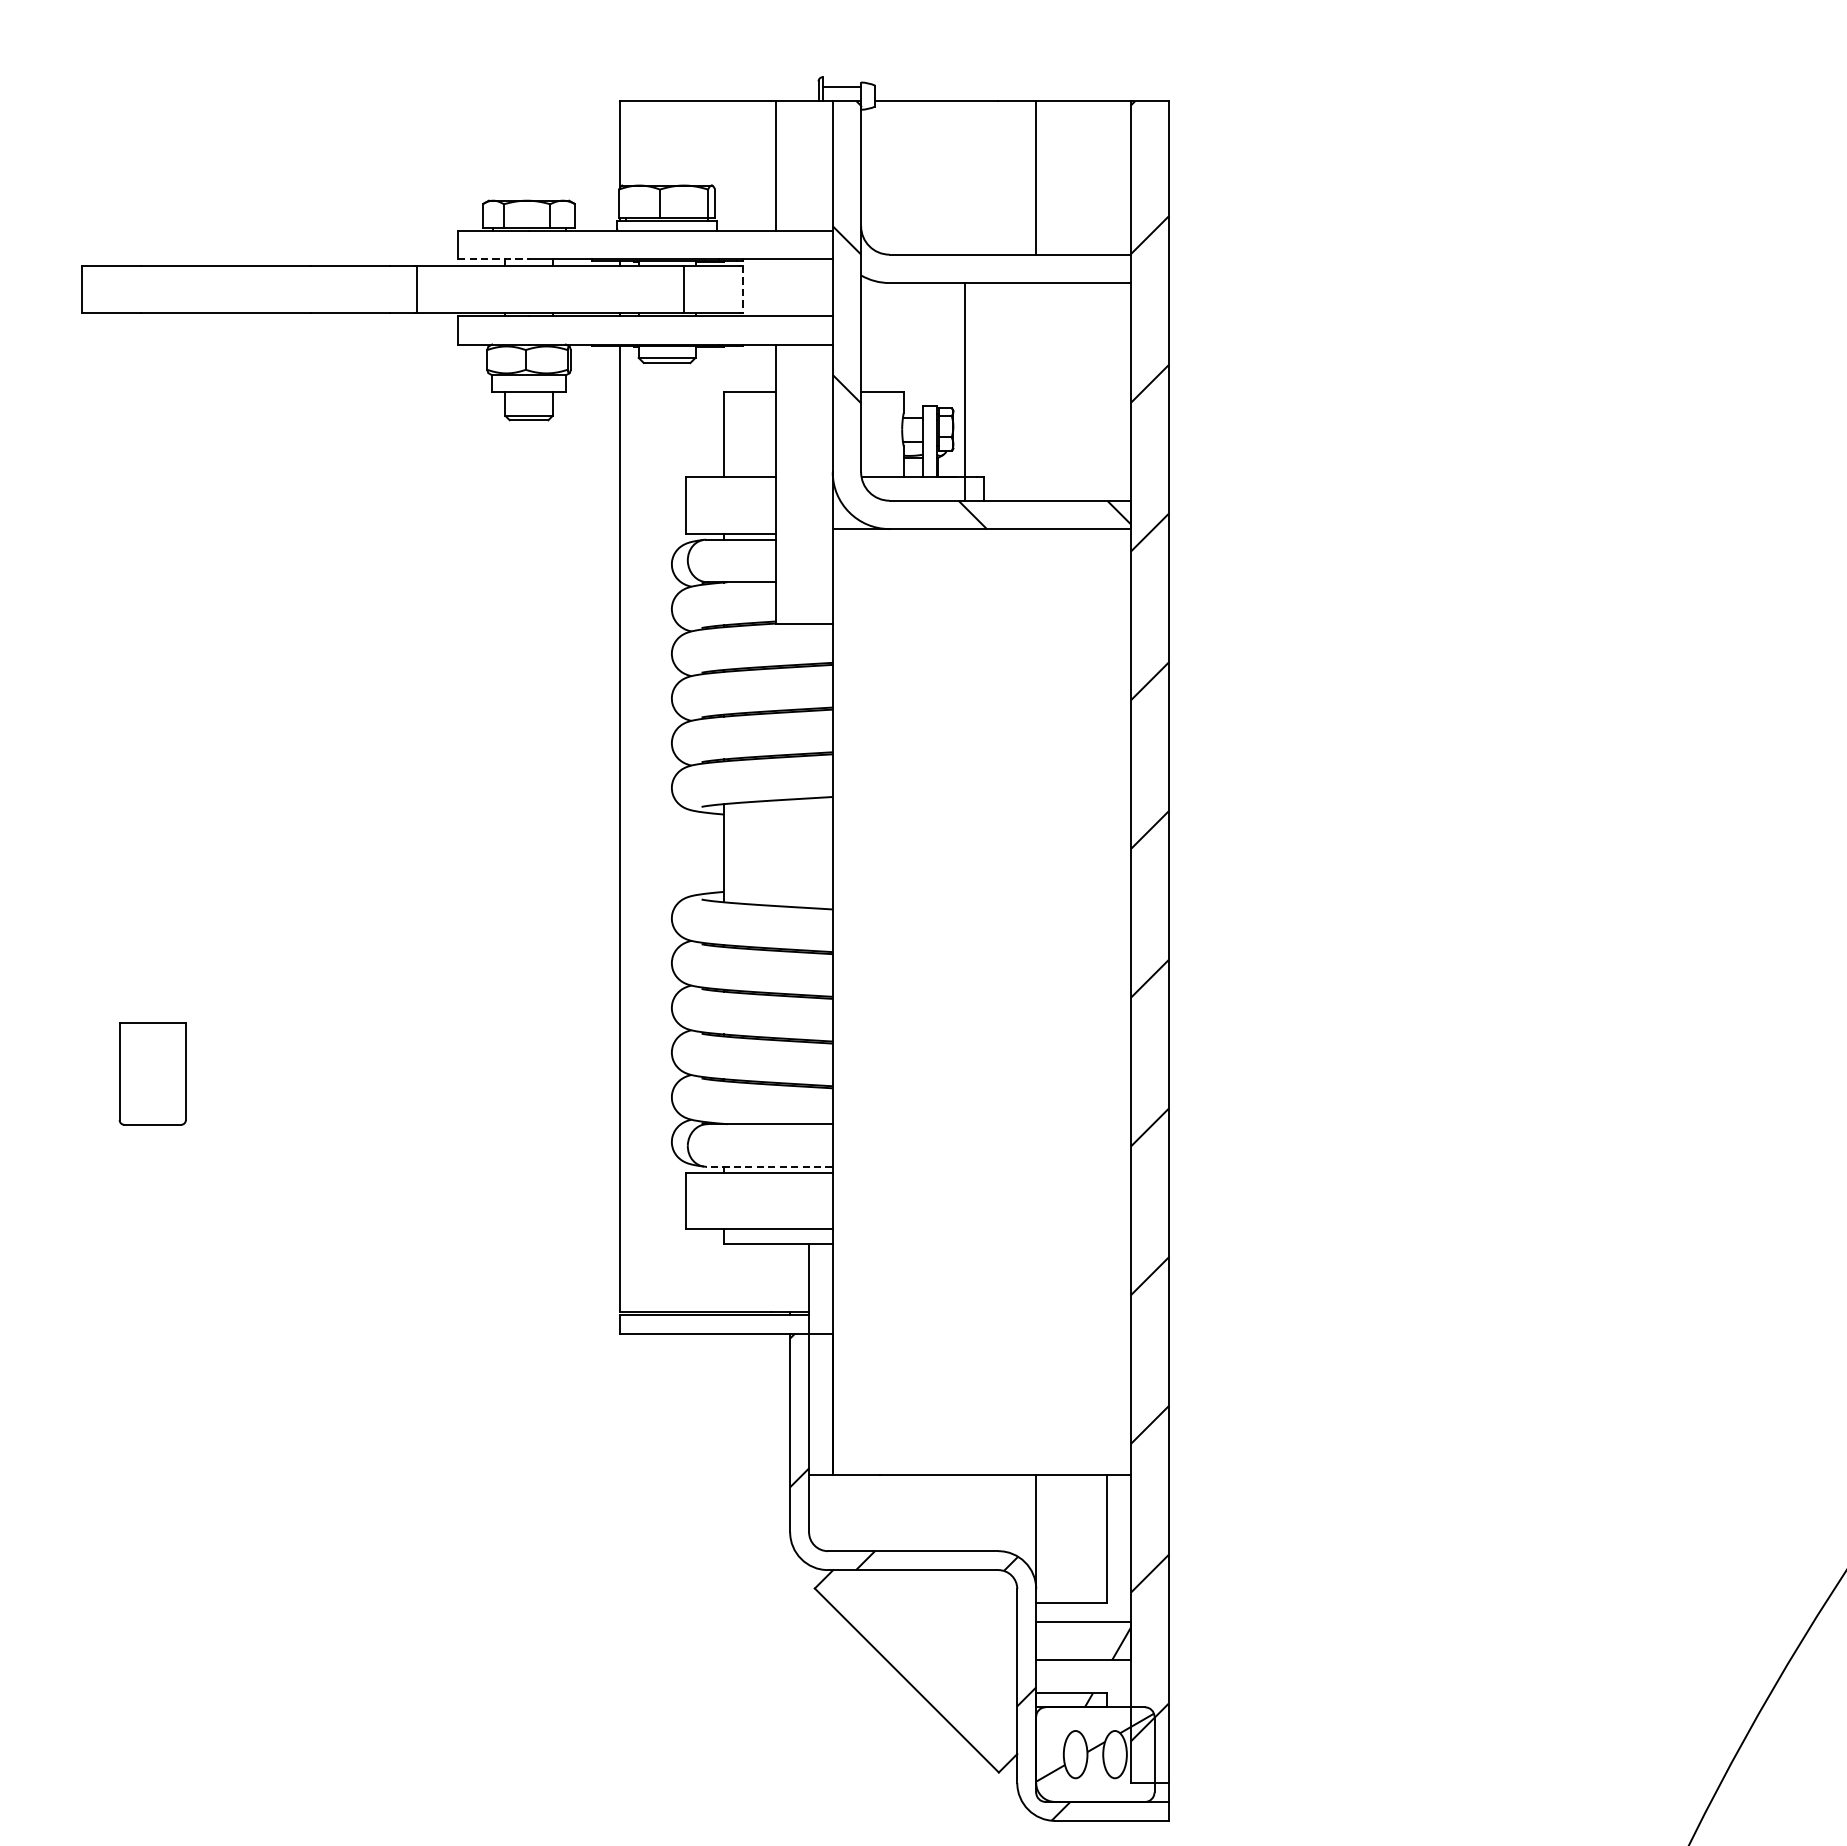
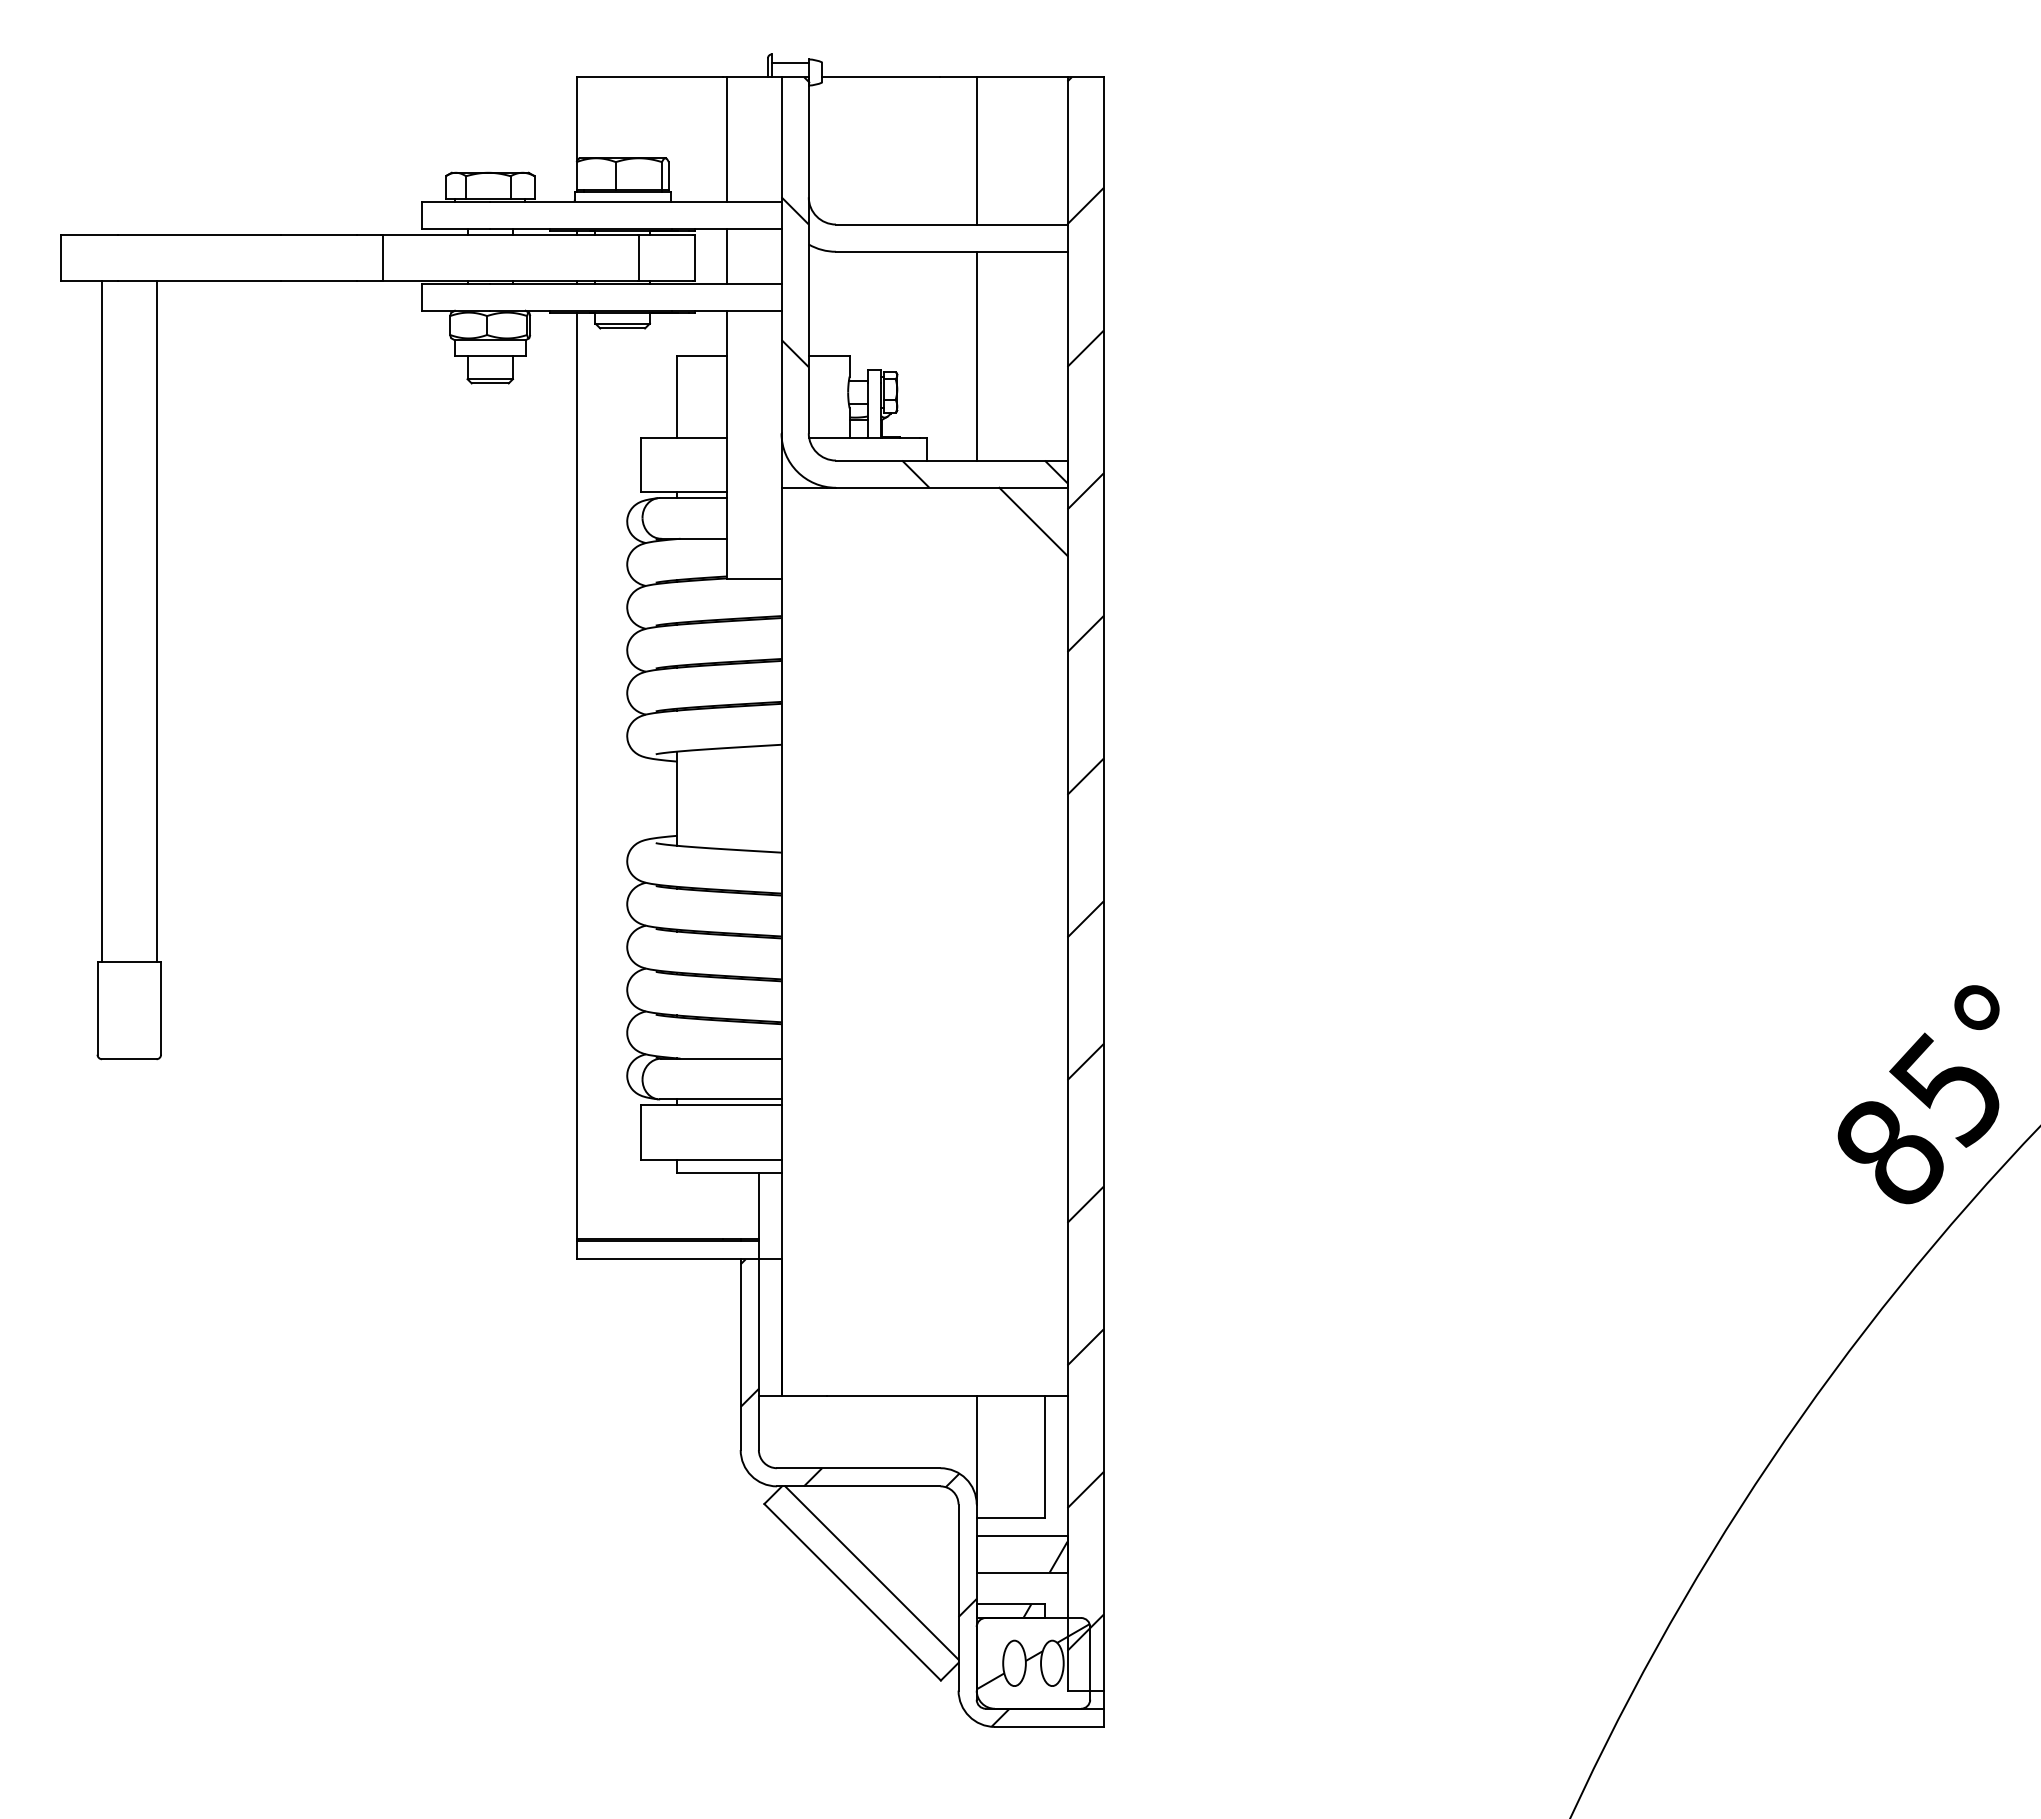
line: (493, 259) -> (456, 229), dashed -> solid
line: (776, 287) -> (727, 256), added
line: (743, 290) -> (695, 258), dashed -> solid
line: (965, 391) -> (976, 355), moved
line: (1095, 564) -> (1033, 521), added
line: (124, 667) -> (102, 620), added
line: (181, 667) -> (156, 620), added
line: (769, 1166) -> (720, 1099), dashed -> solid
line: (926, 1659) -> (871, 1572), added

